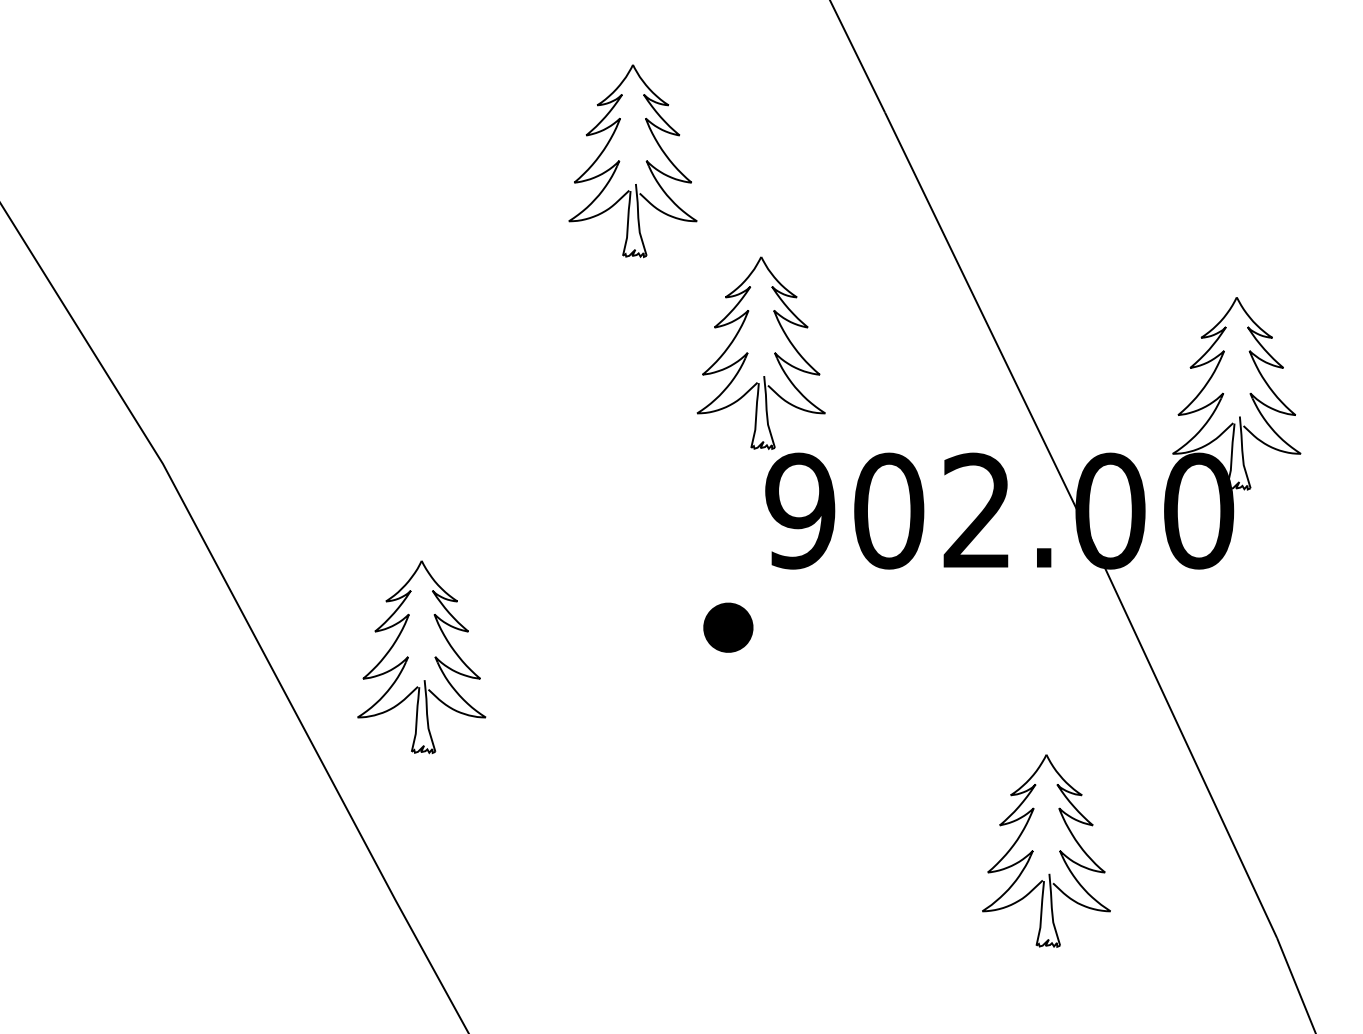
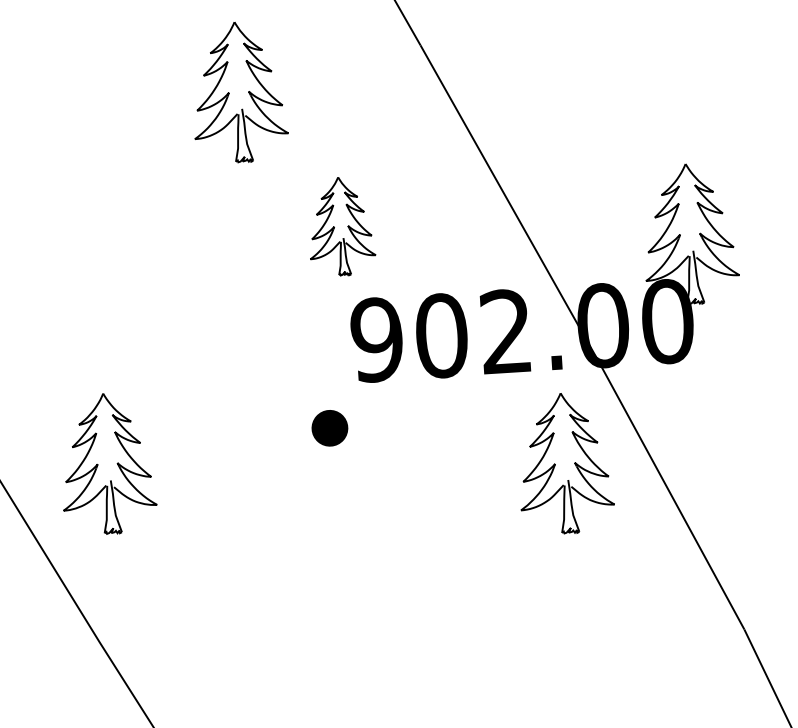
part: (760, 352) -> (340, 226), size x0.7
part: (1046, 850) -> (565, 463), moved

